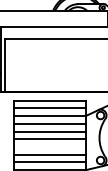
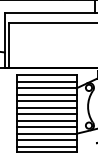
line: (49, 147) -> (46, 114), added

